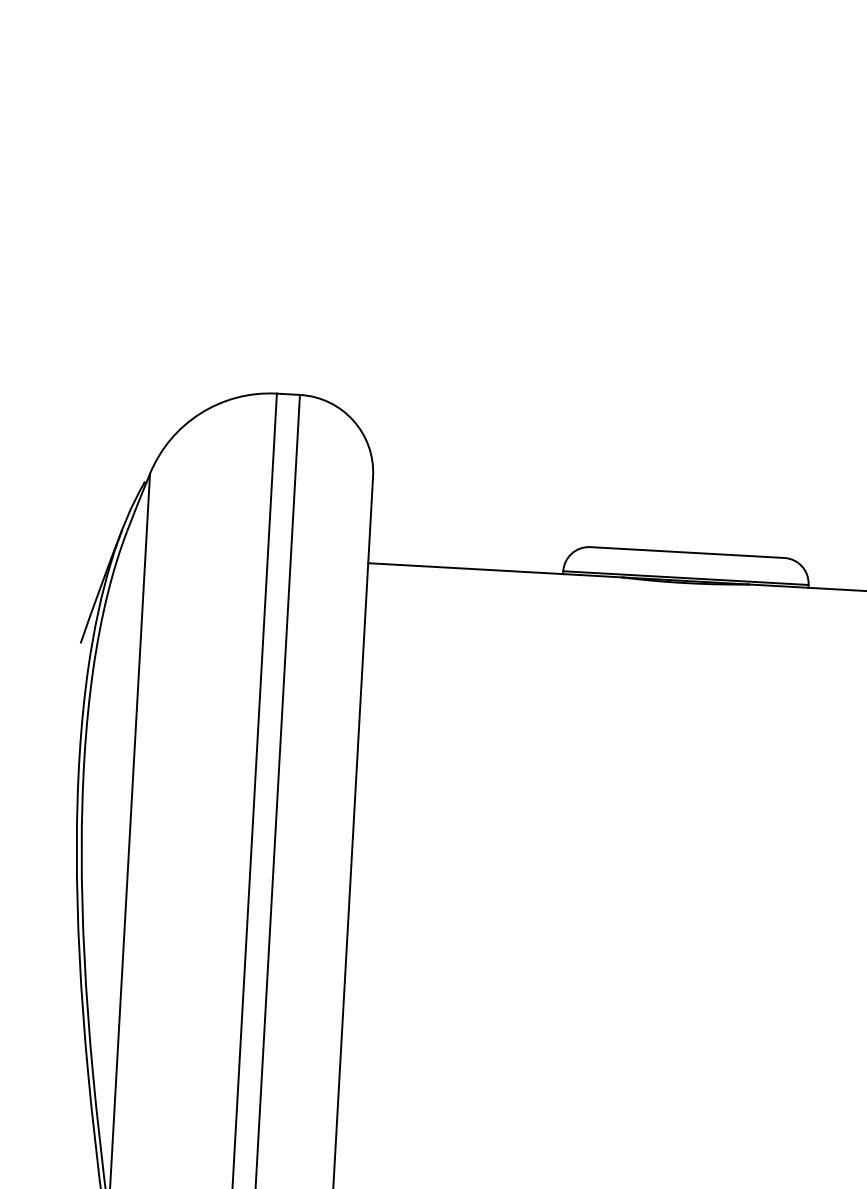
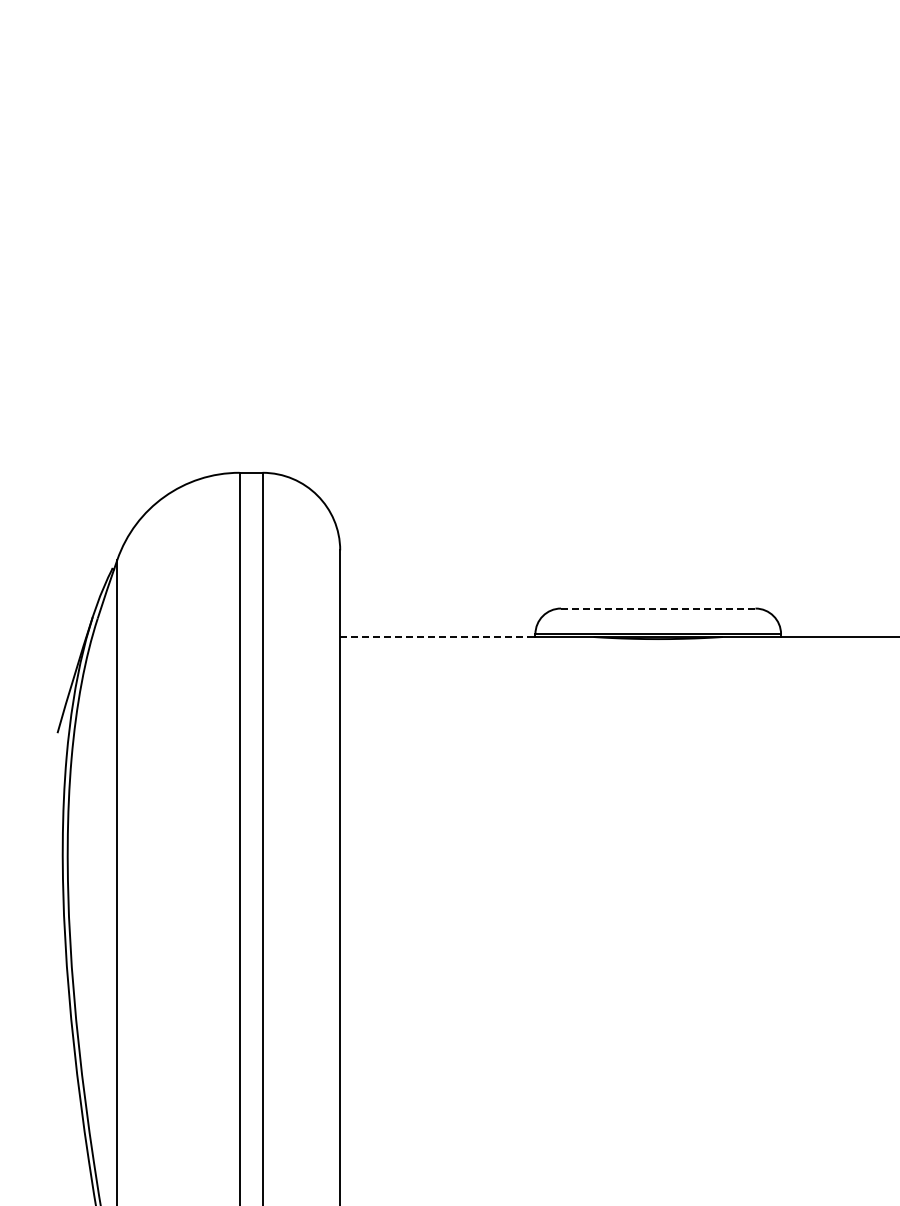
line: (687, 552) -> (658, 608), solid -> dashed
line: (465, 569) -> (437, 637), solid -> dashed

